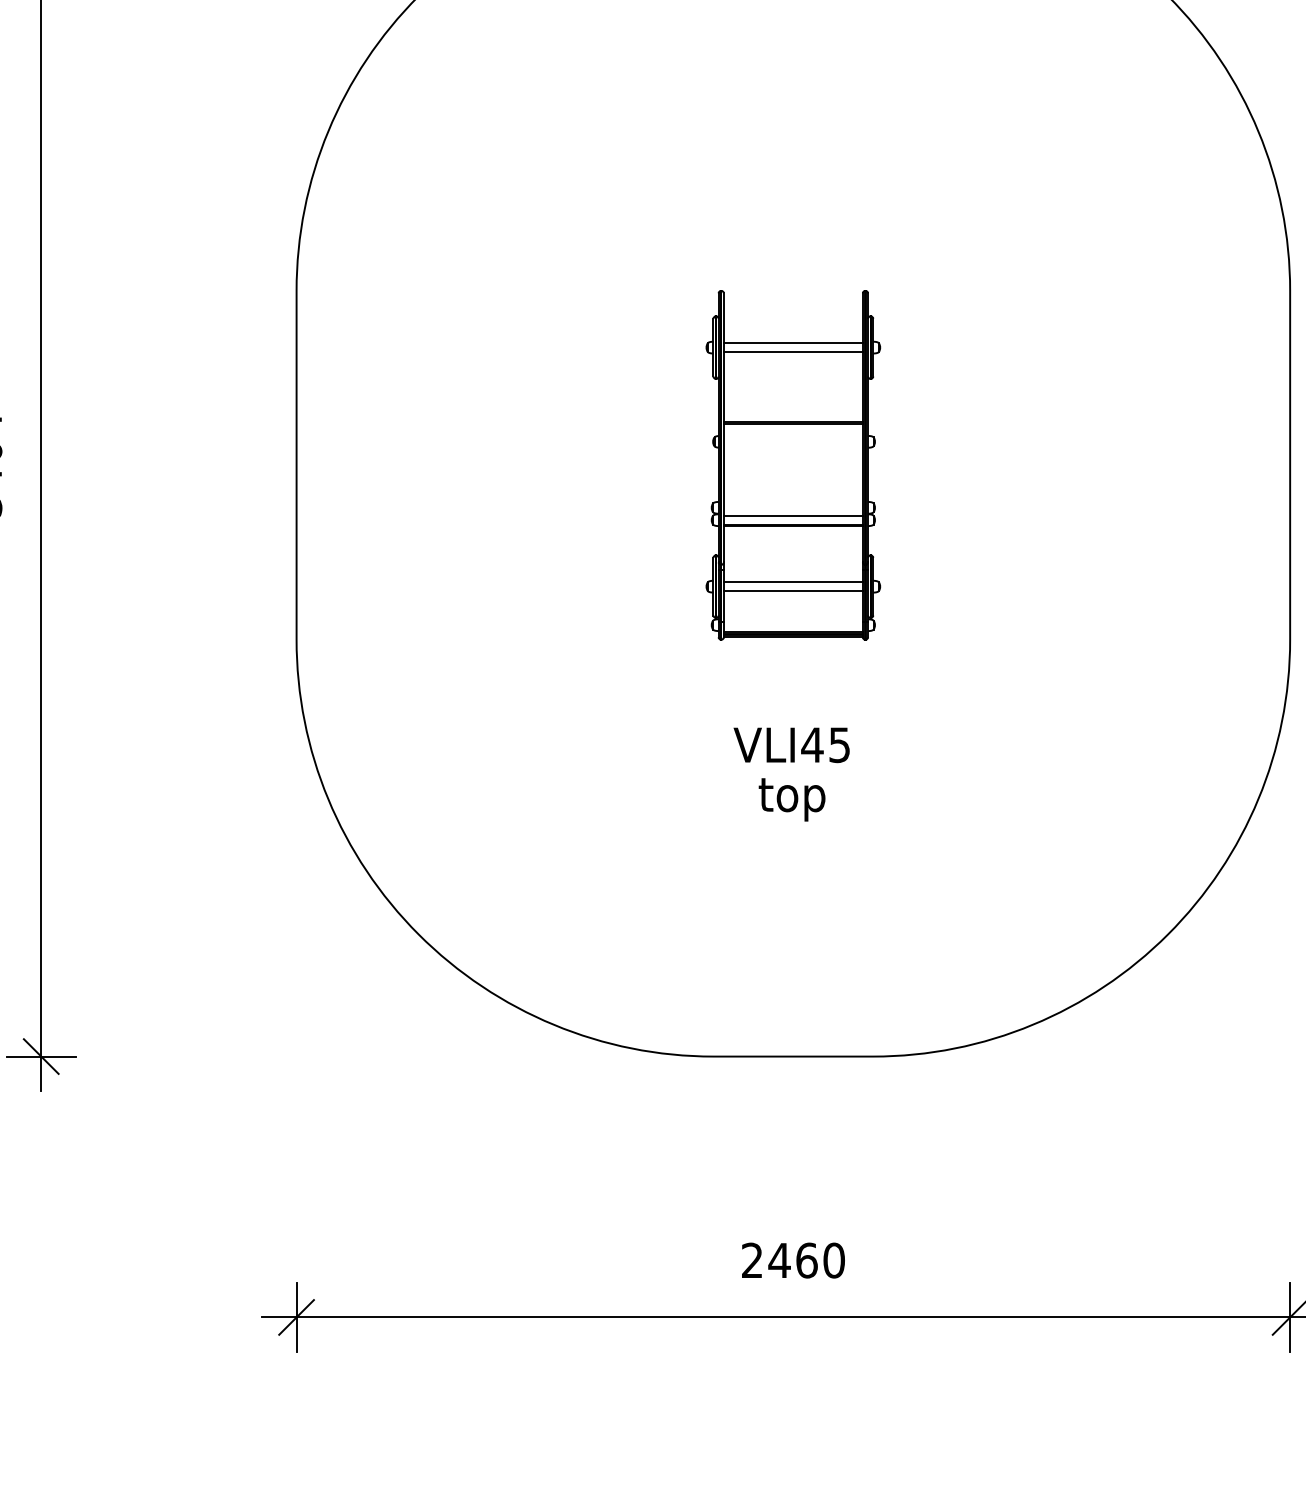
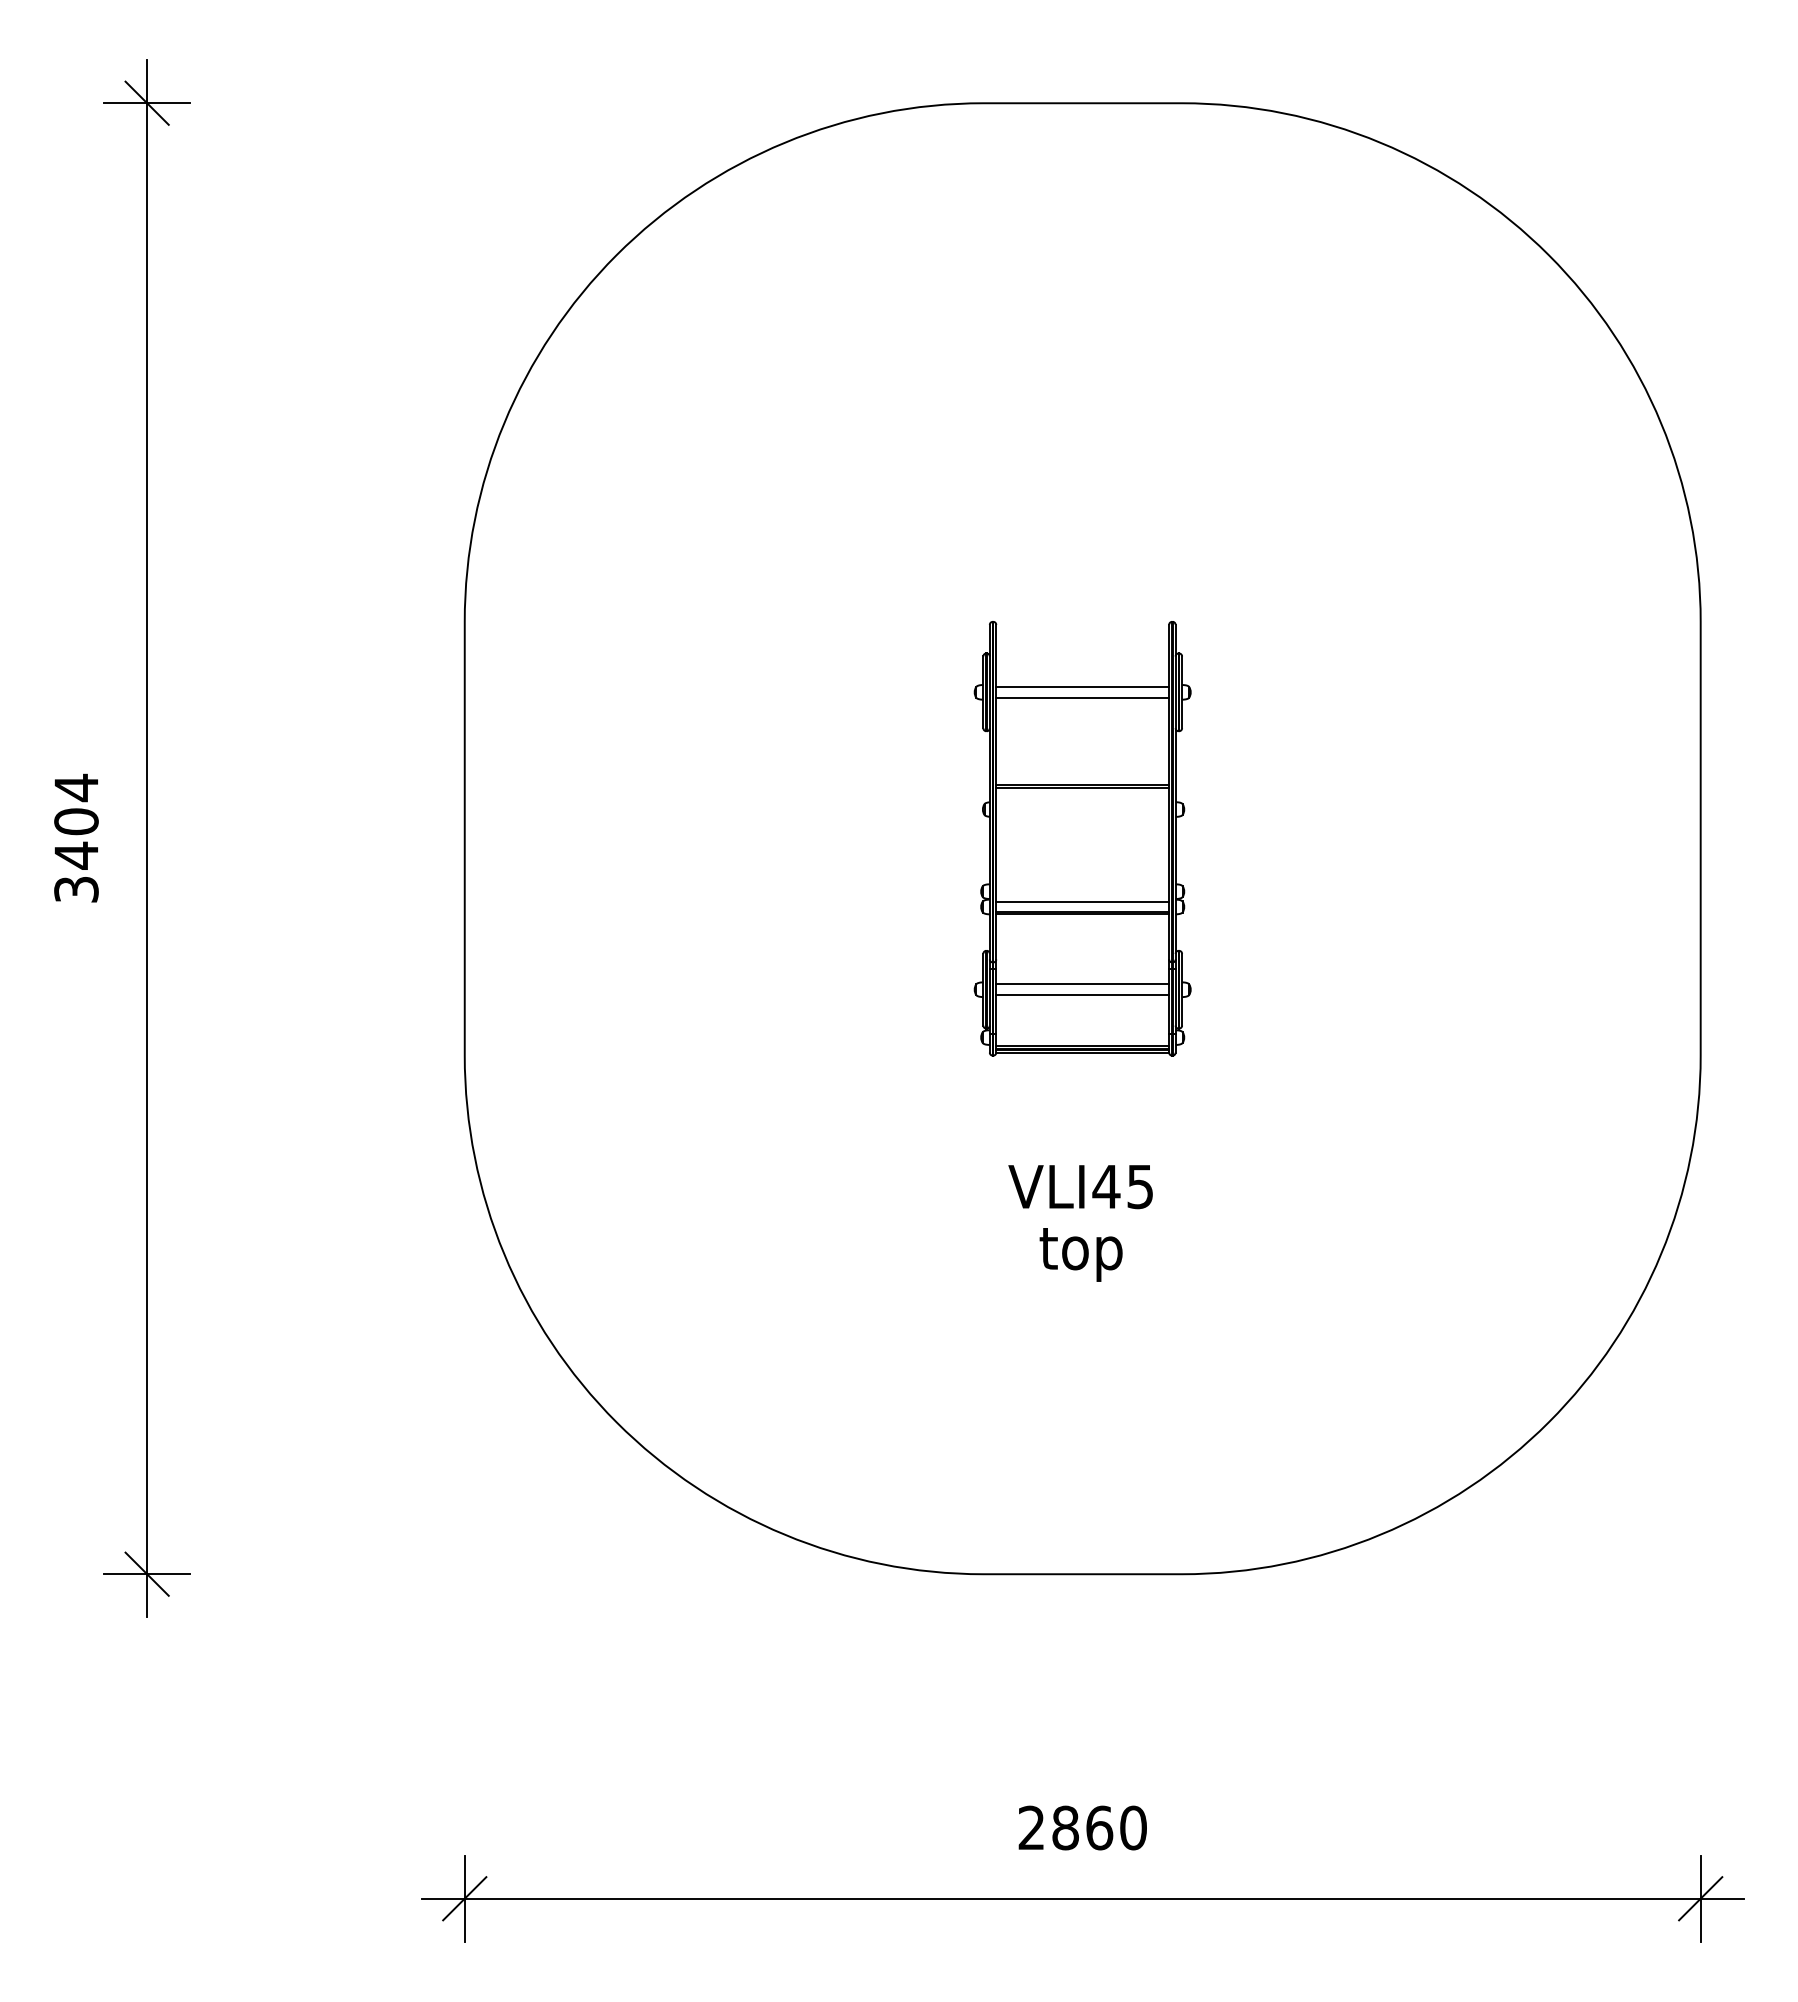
text: (779, 1260) -> (1065, 1827), 2460 -> 2860

